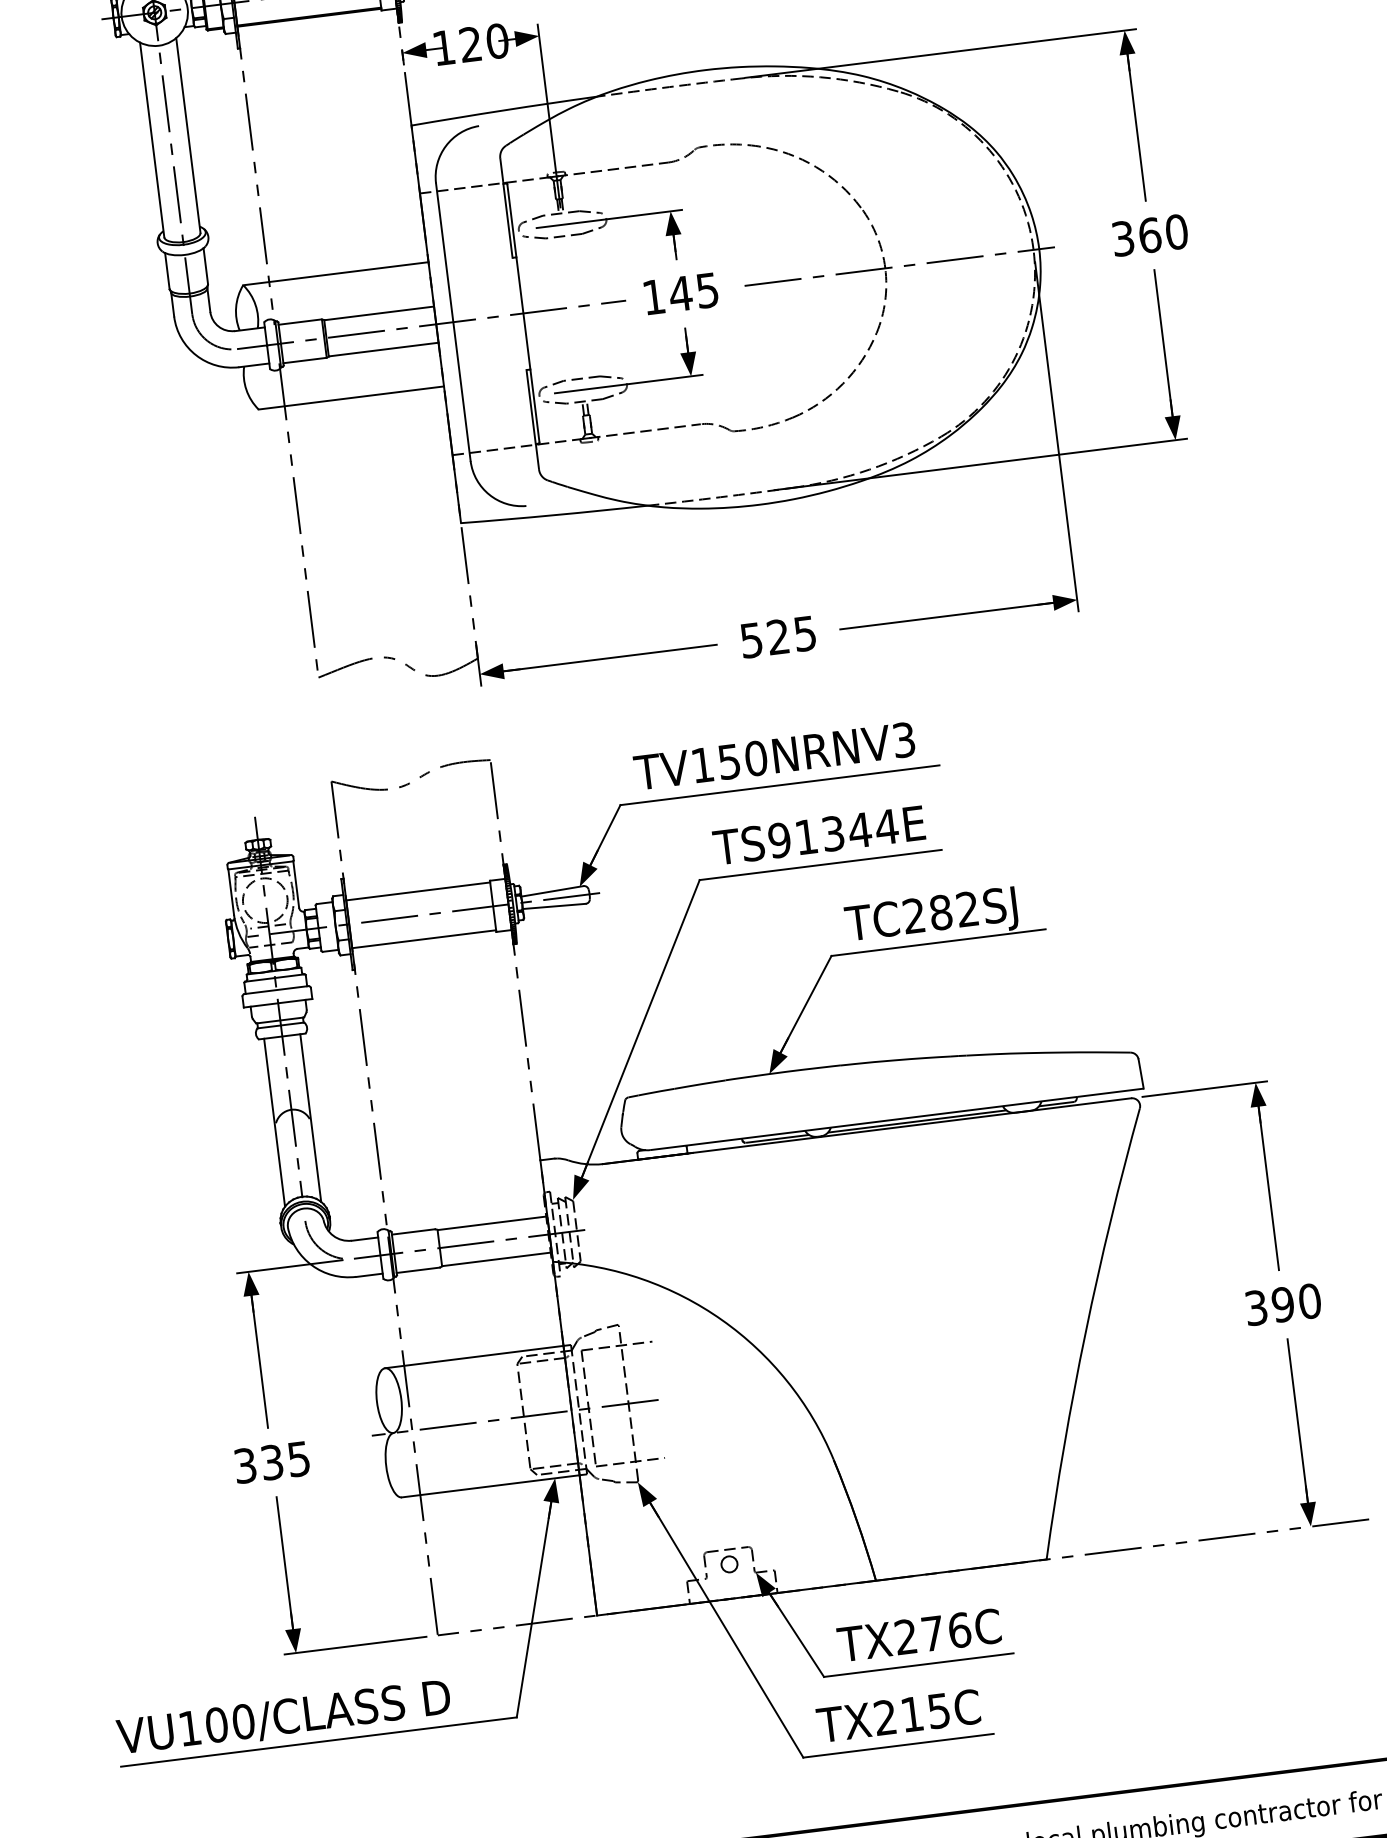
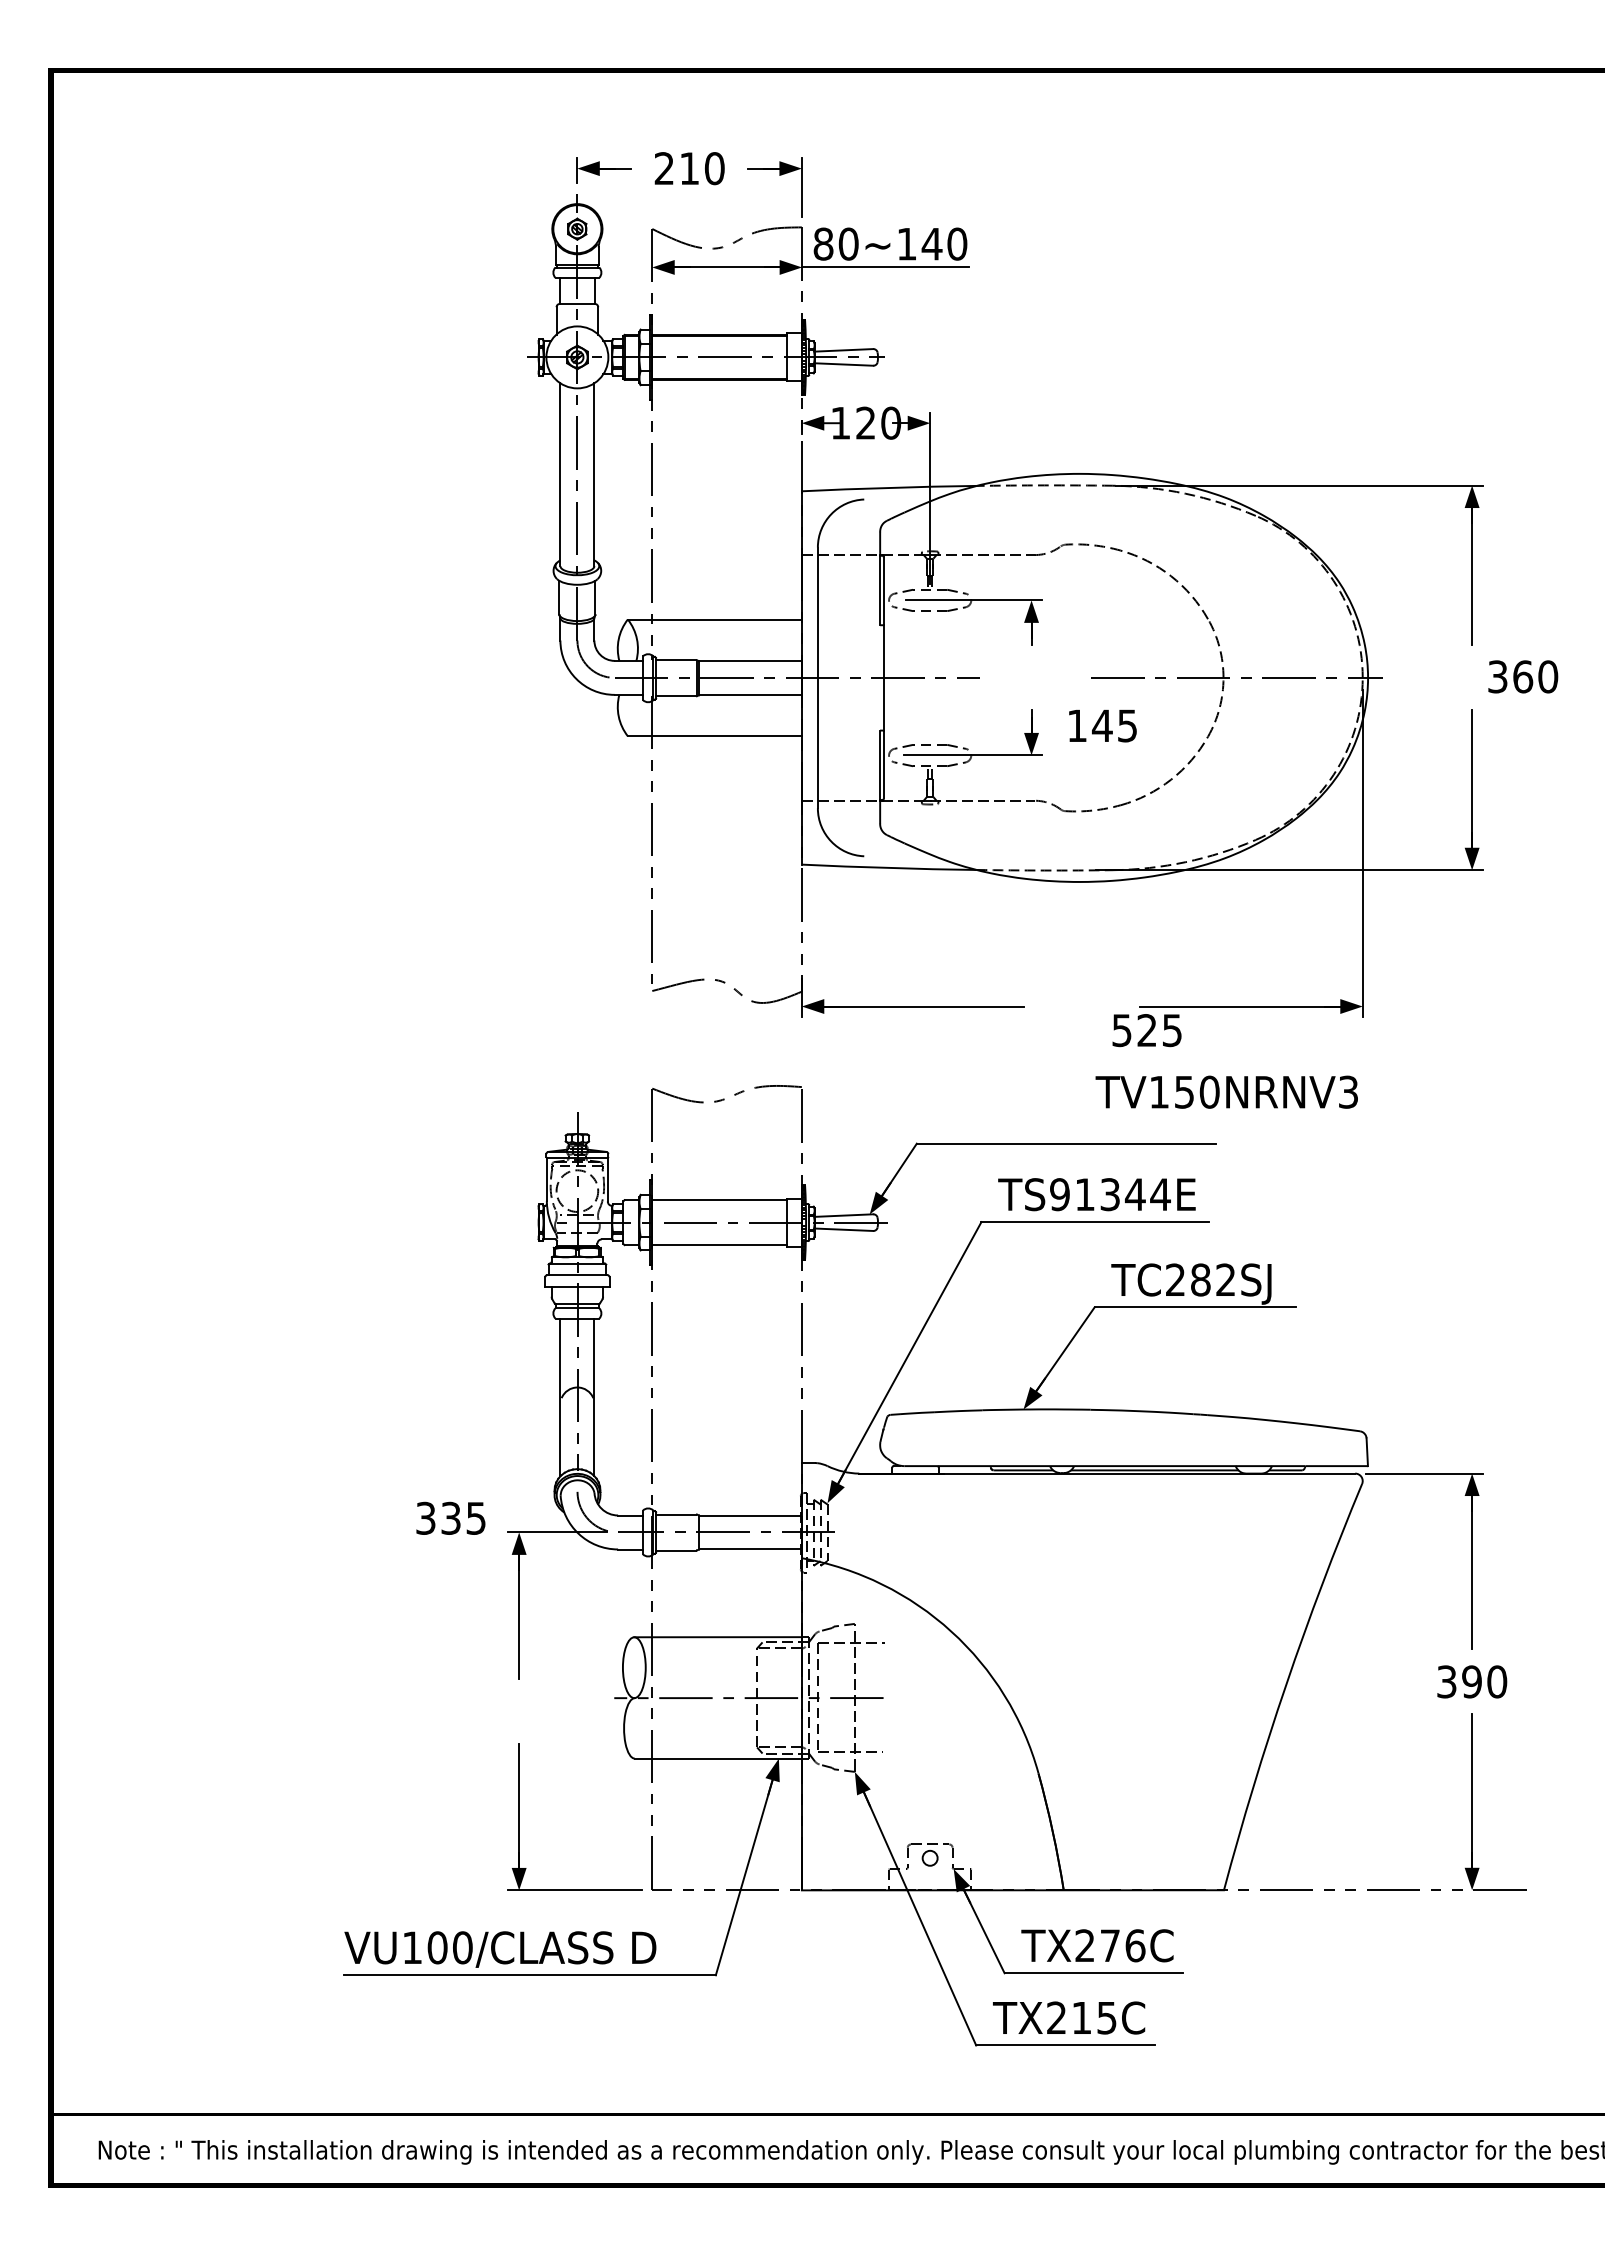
text: (1150, 234) -> (1523, 676), moved
text: (680, 293) -> (1102, 725), moved
text: (777, 637) -> (1146, 1030), moved
text: (774, 755) -> (1226, 1091), moved
text: (271, 1461) -> (450, 1517), moved

